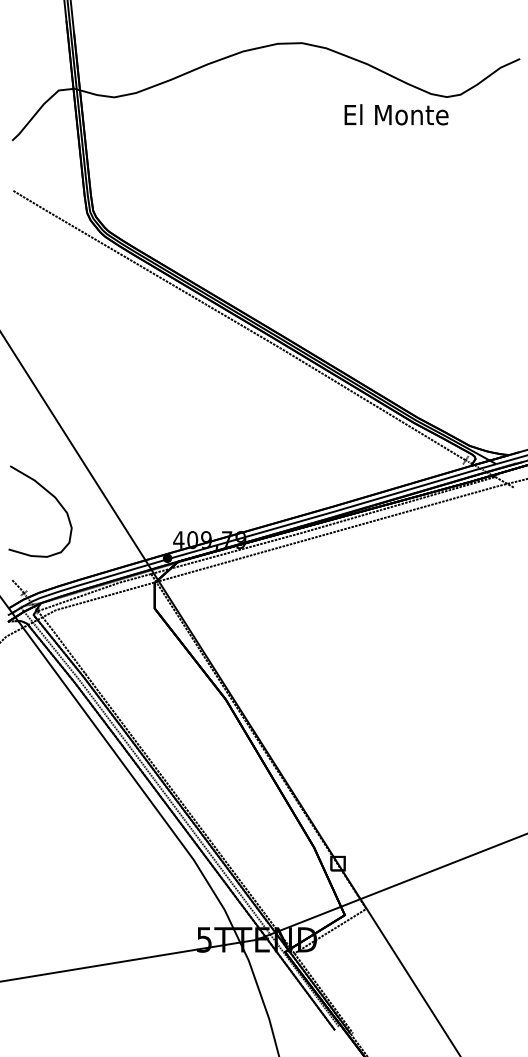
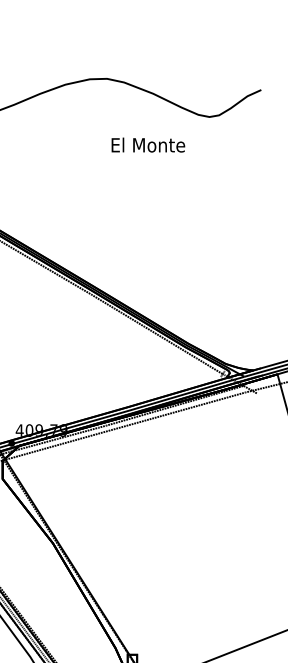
text: (396, 114) -> (148, 144), moved

